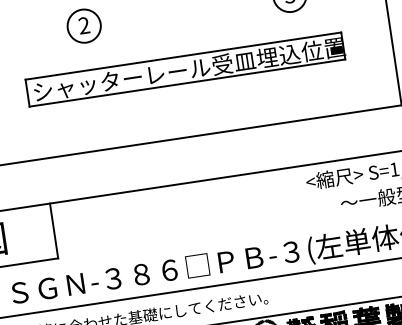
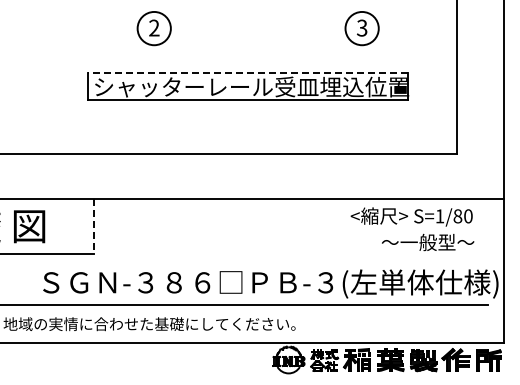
line: (182, 55) -> (247, 72), solid -> dashed
line: (54, 230) -> (94, 226), solid -> dashed

